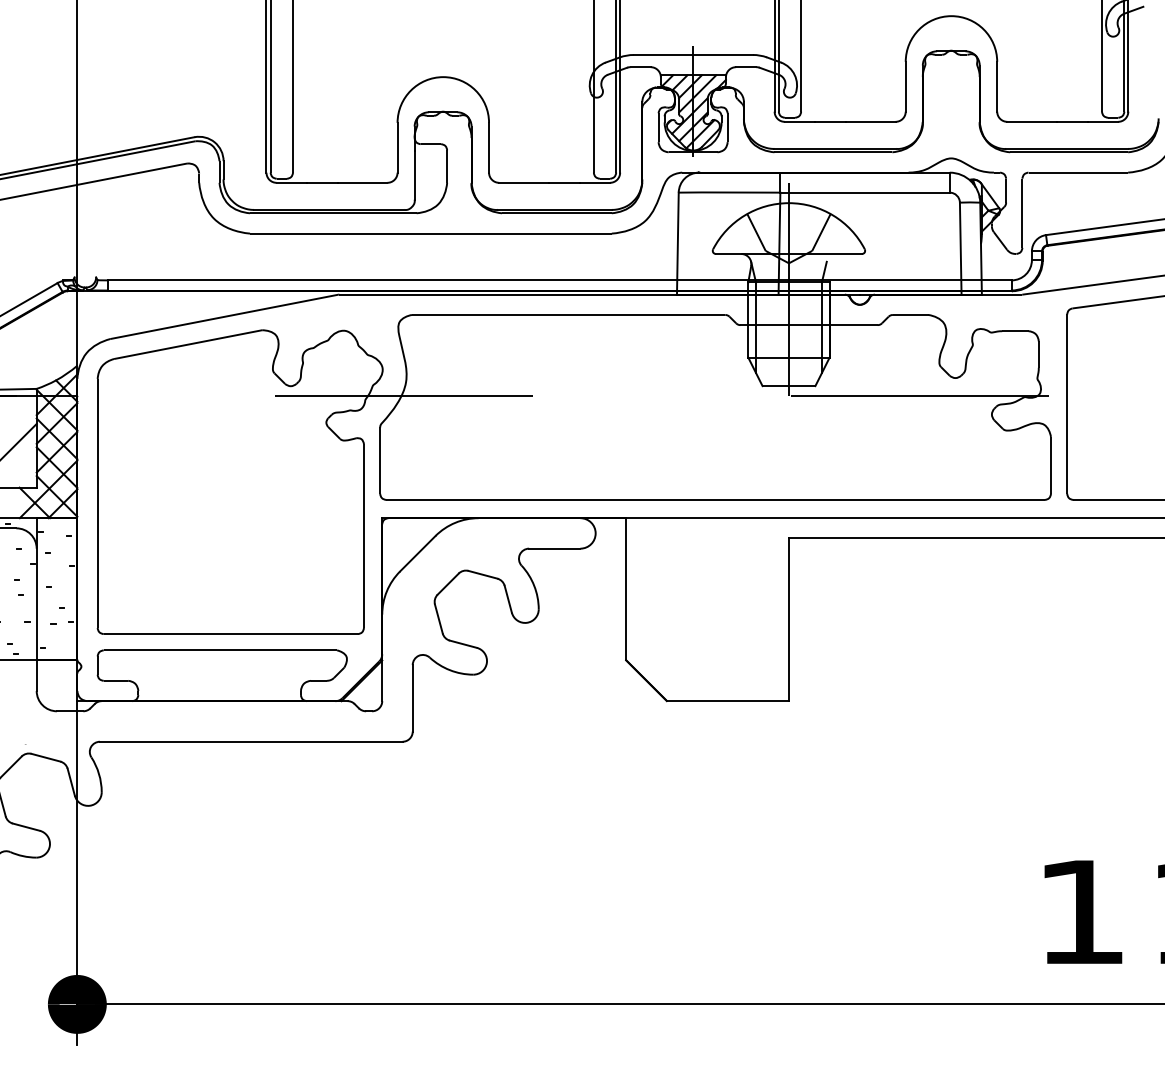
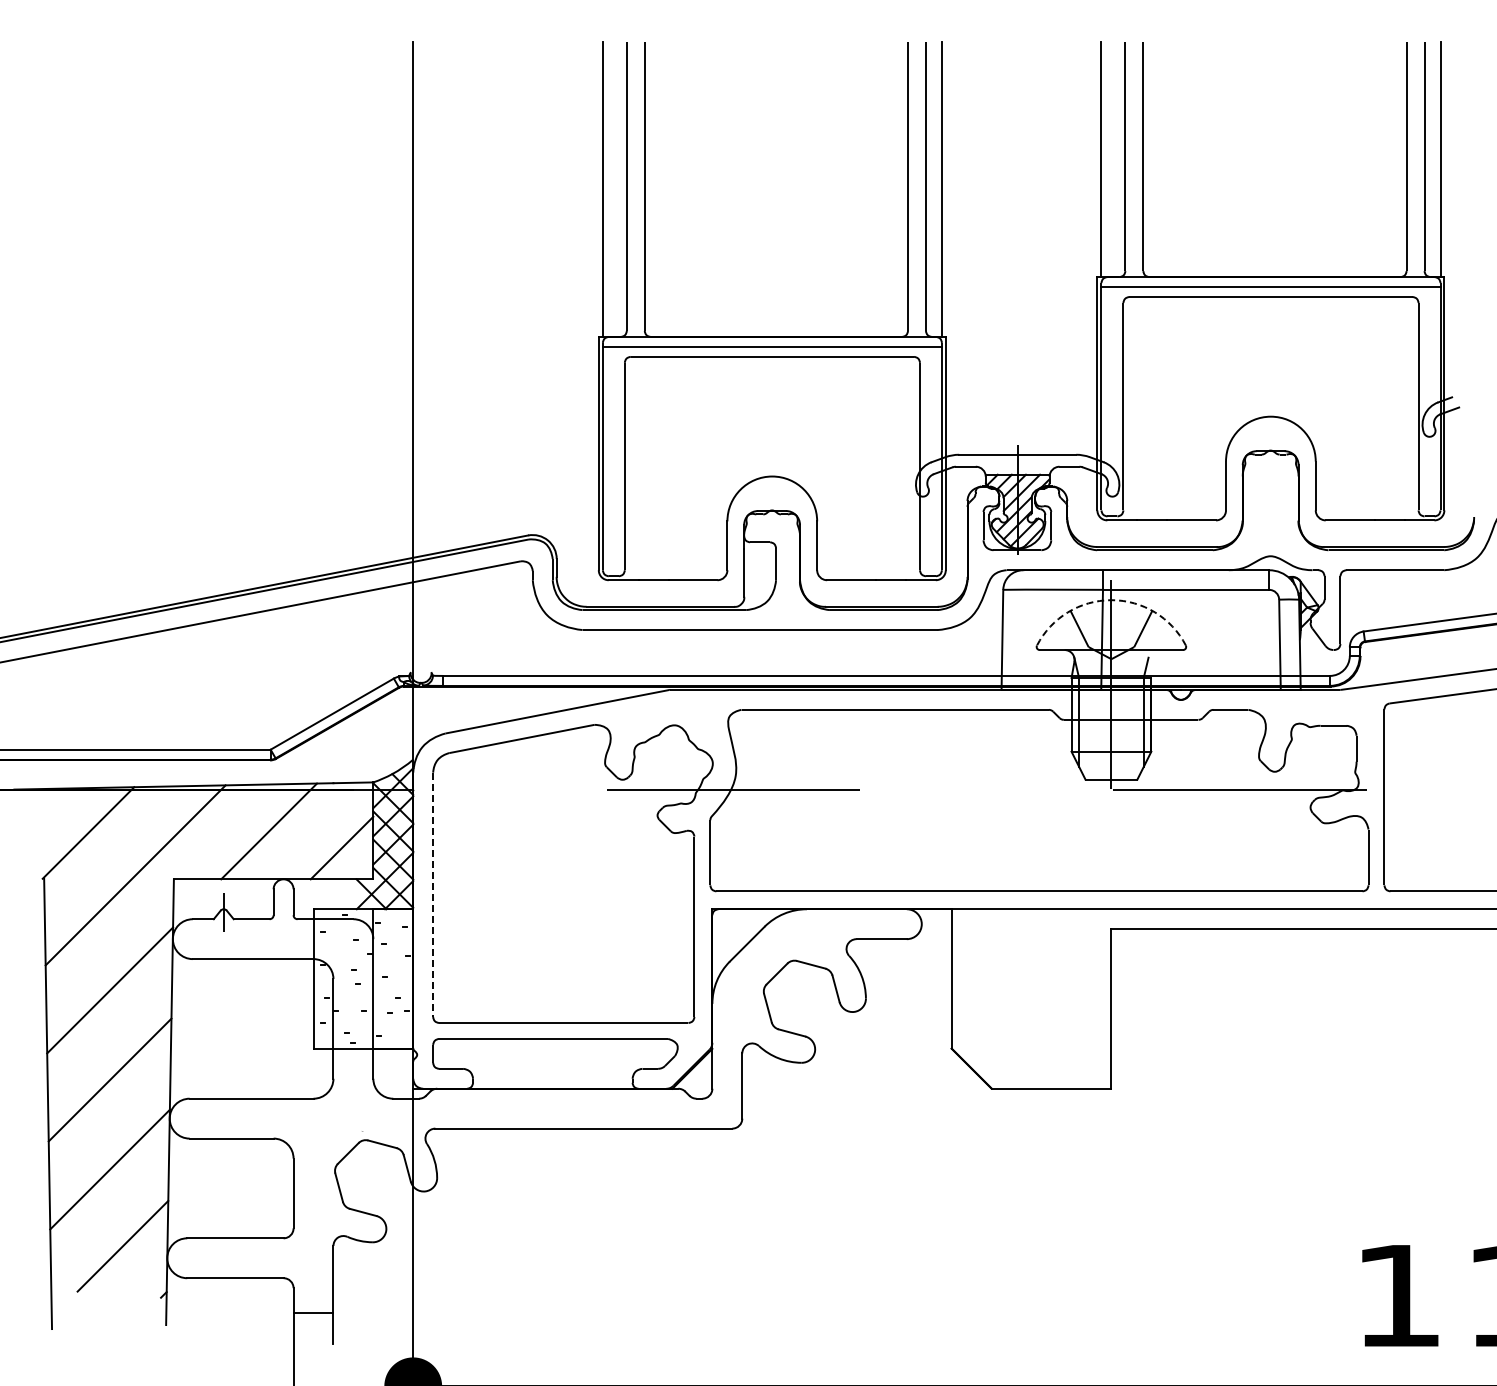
arc: (789, 203) -> (1111, 600), solid -> dashed
line: (98, 504) -> (433, 895), solid -> dashed

